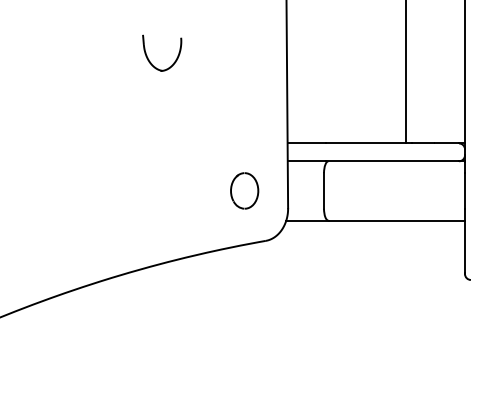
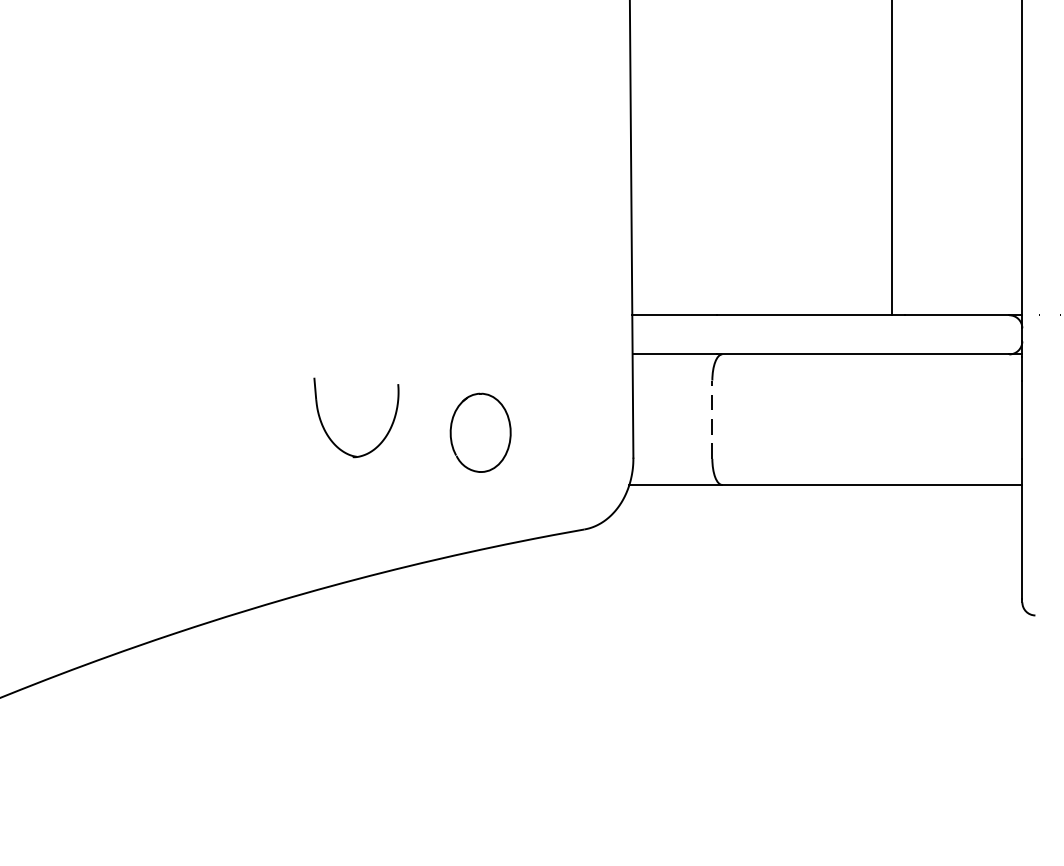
part: (149, 59) -> (328, 431), moved
part: (244, 190) -> (480, 431), moved
line: (324, 190) -> (713, 418), solid -> dashed

